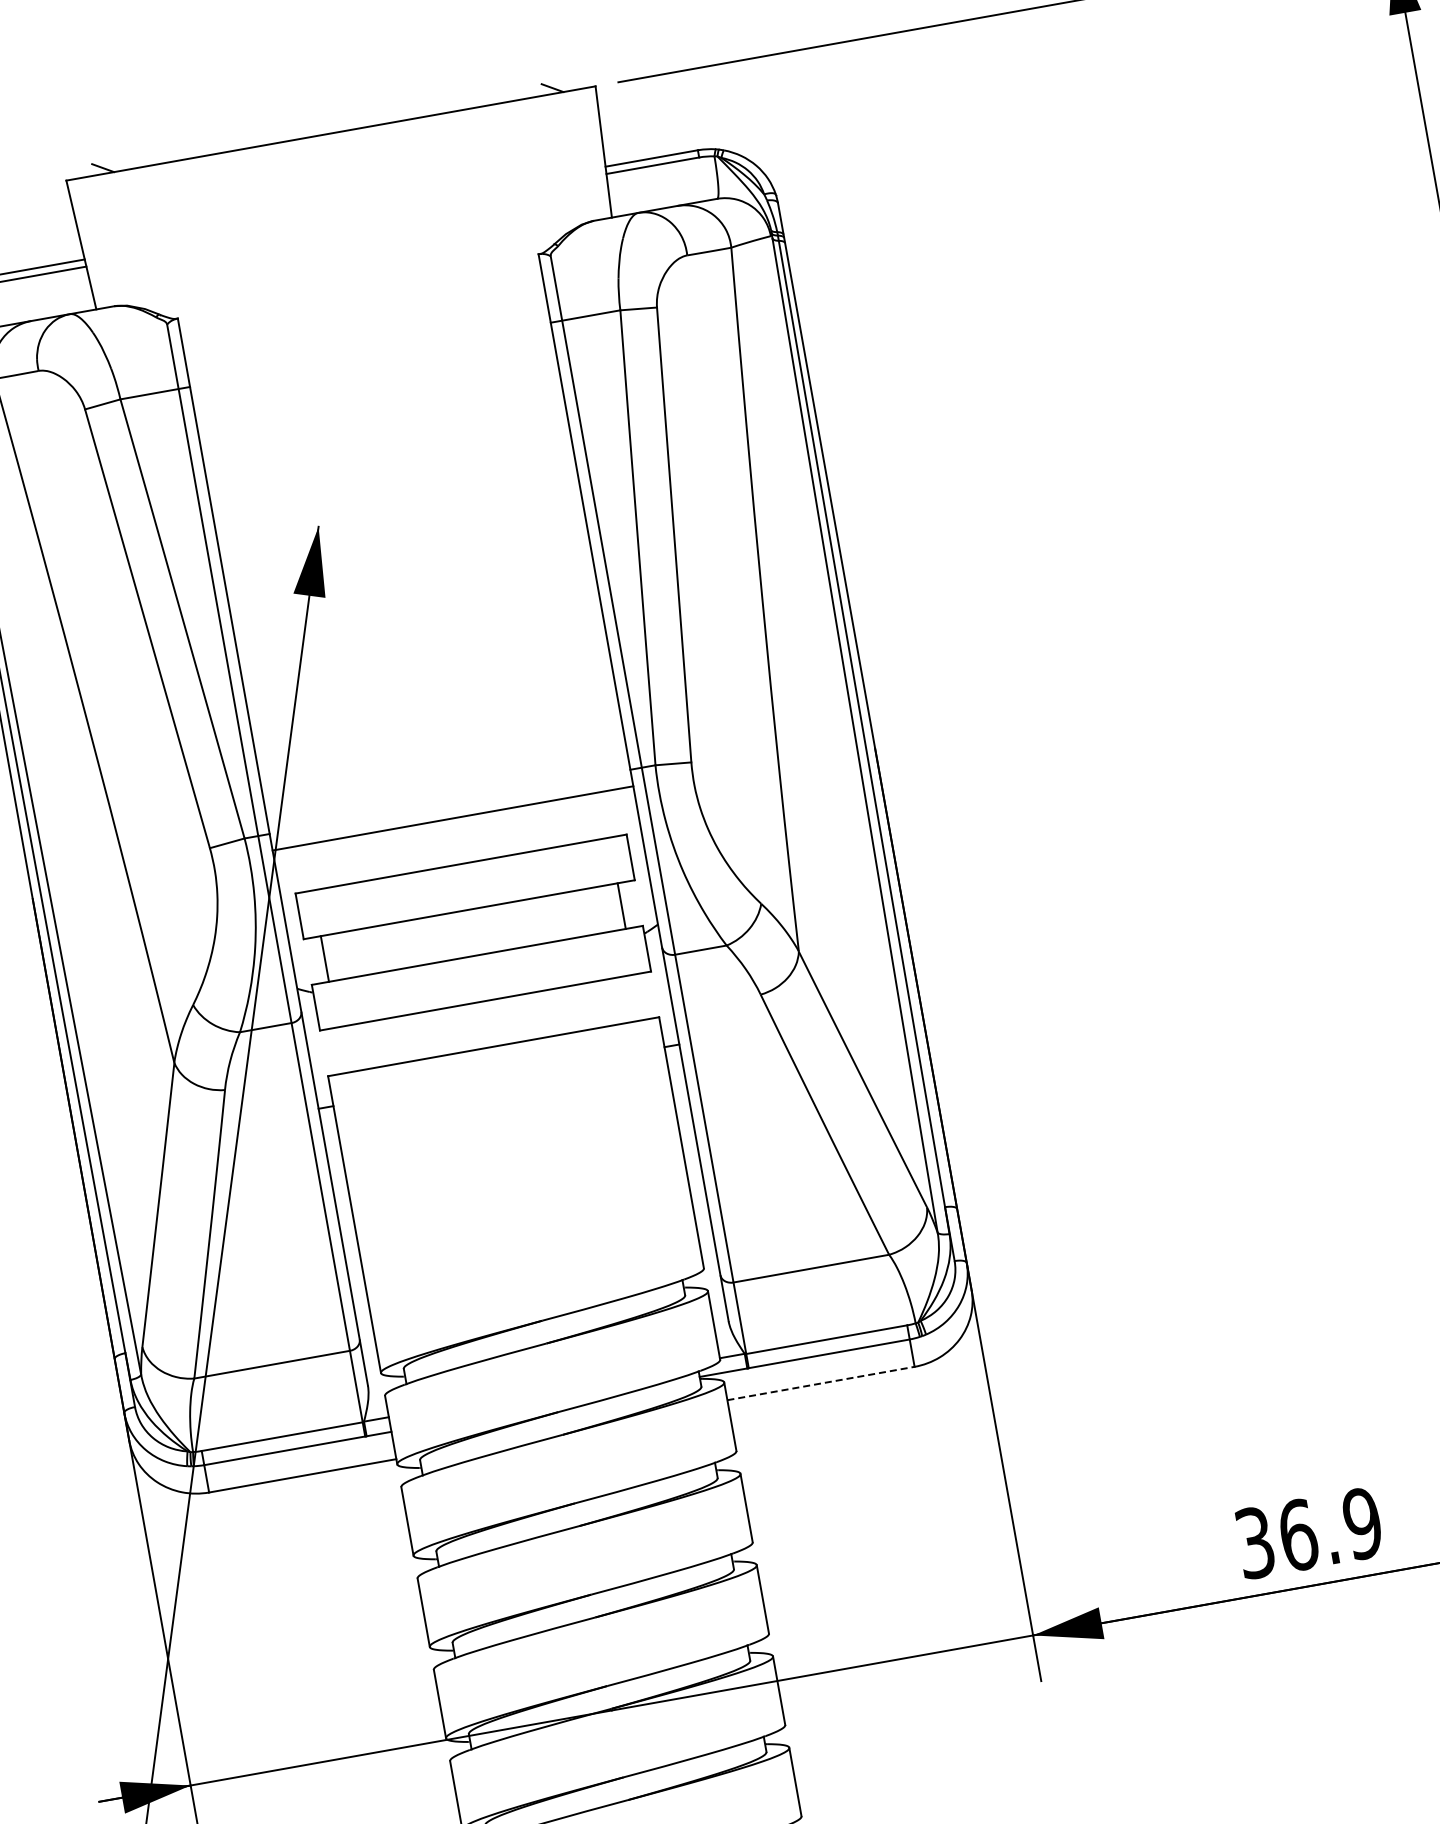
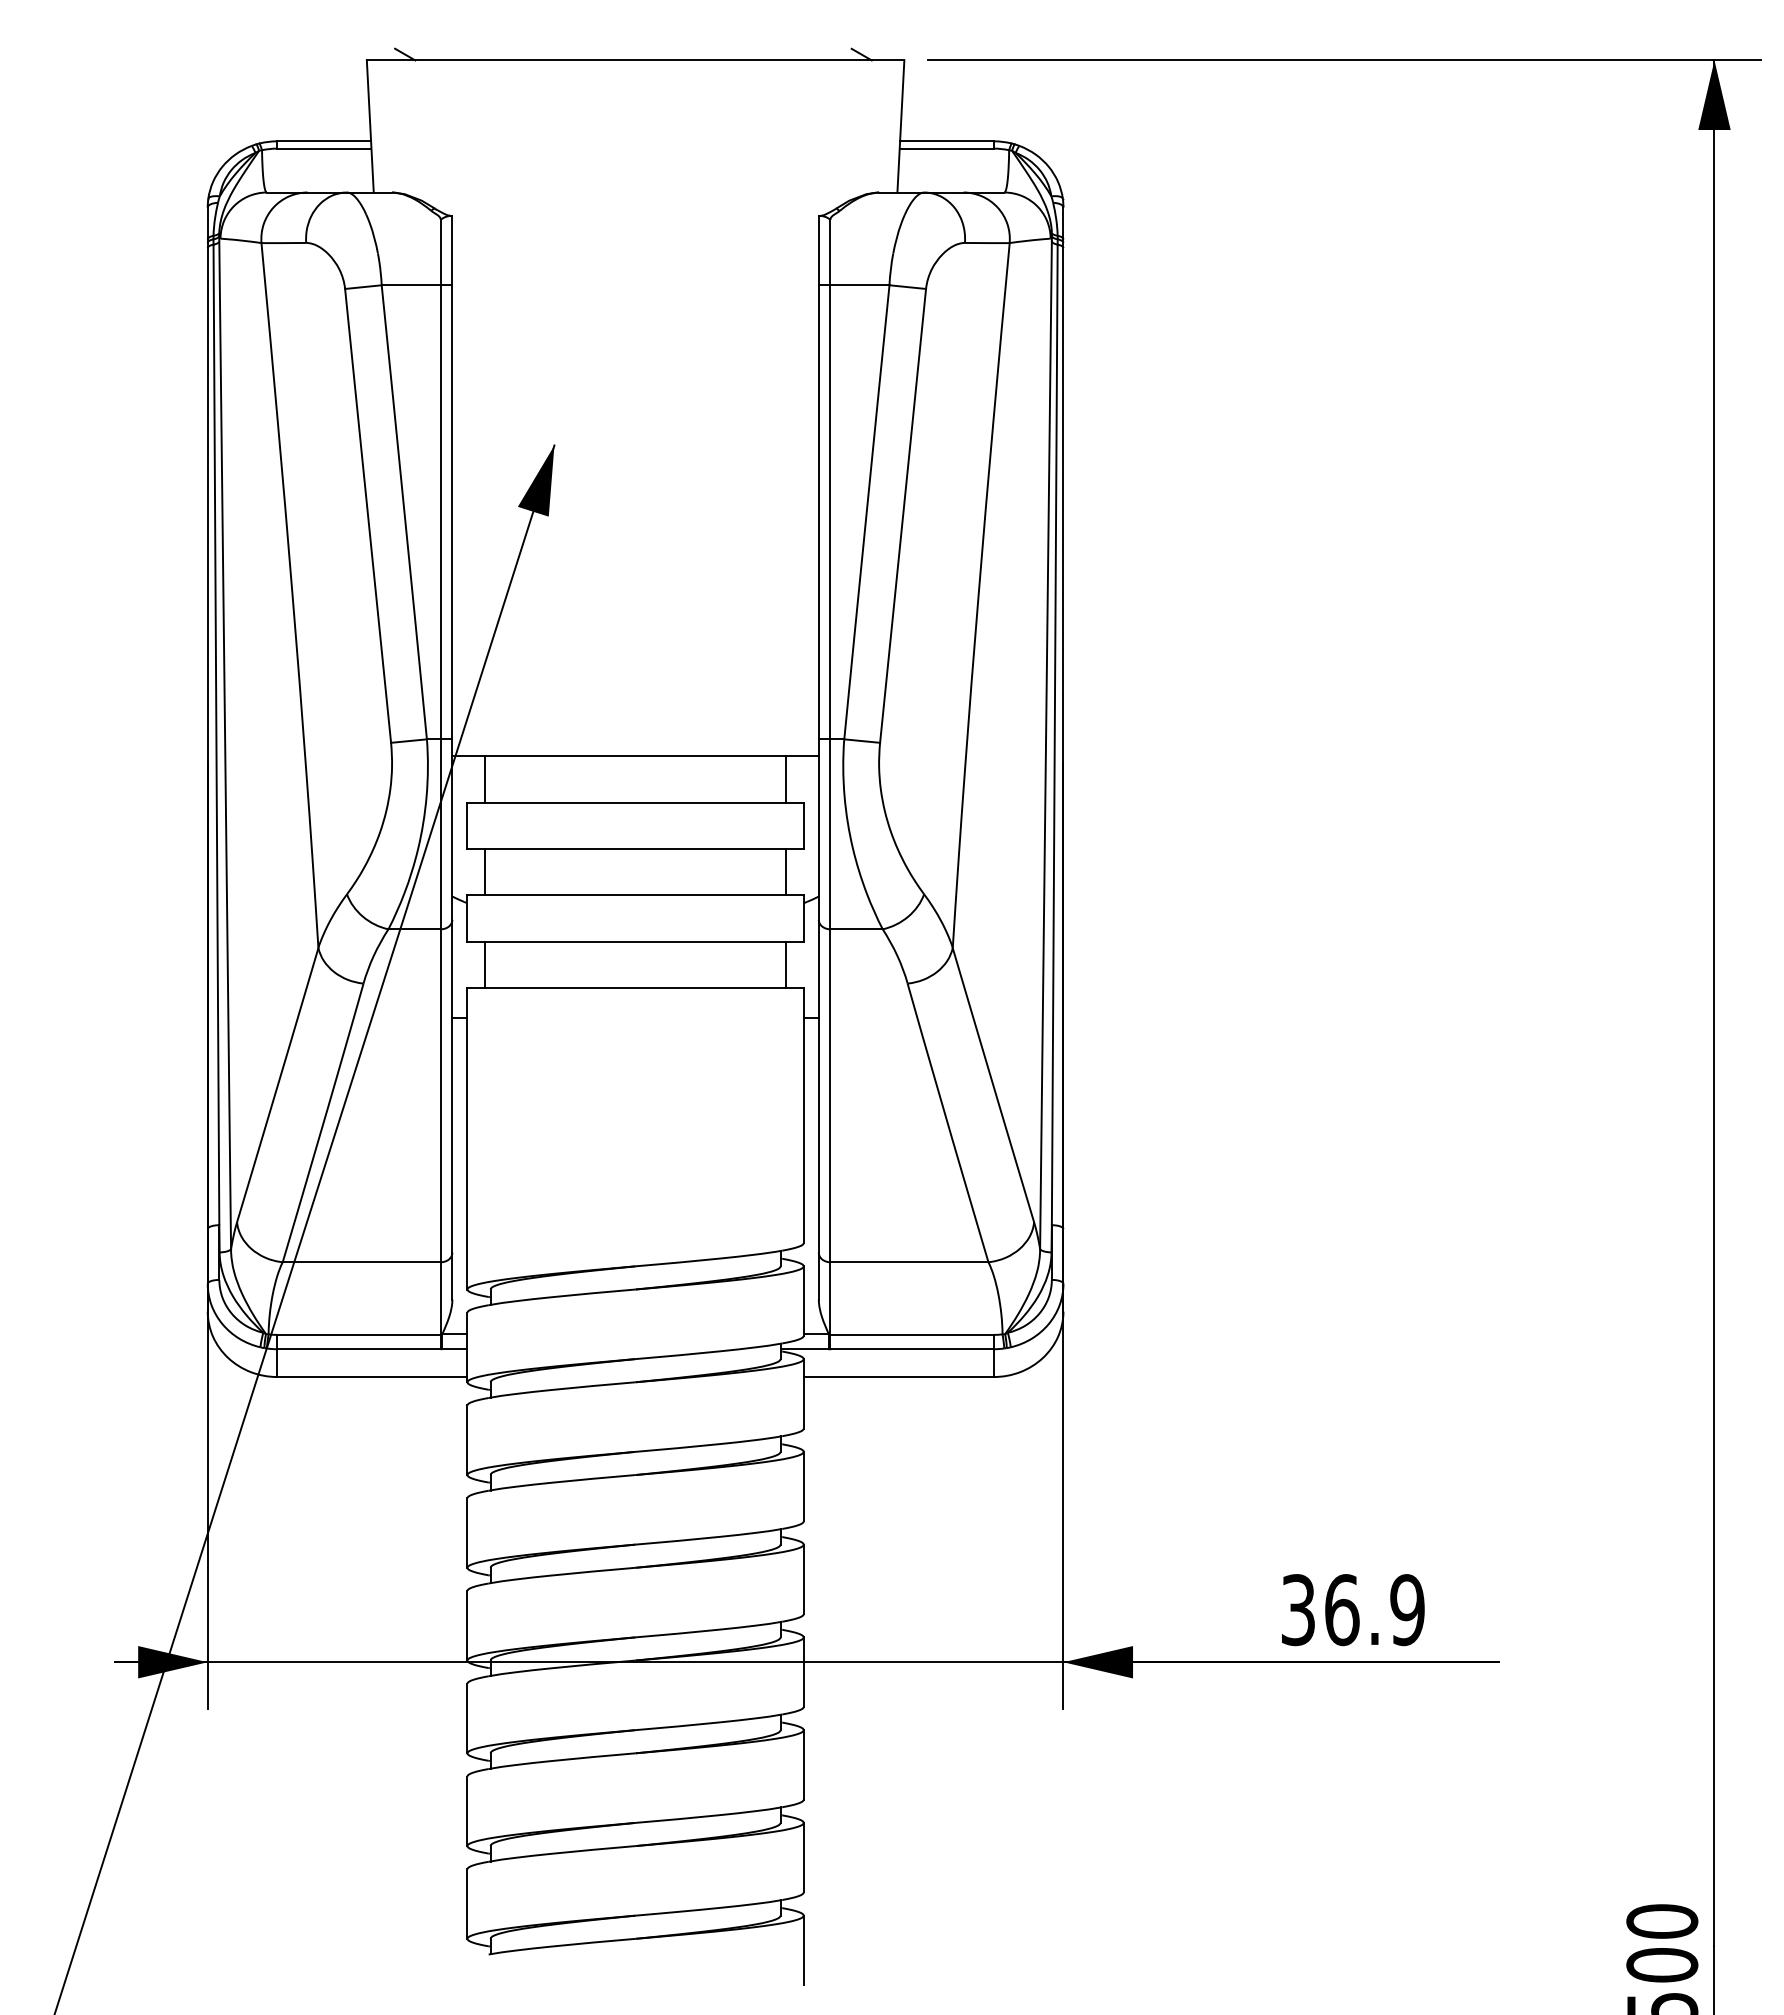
line: (605, 814) -> (786, 779), added
line: (308, 867) -> (484, 779), added
line: (638, 997) -> (786, 964), added
line: (340, 1050) -> (484, 964), added
line: (821, 1383) -> (899, 1377), dashed -> solid

